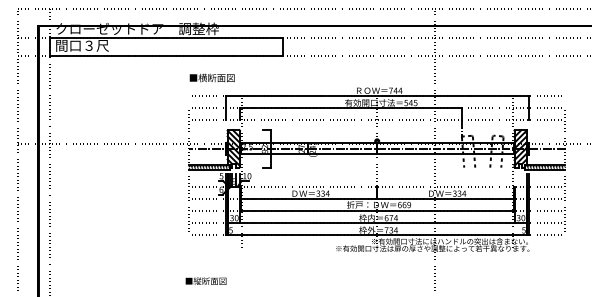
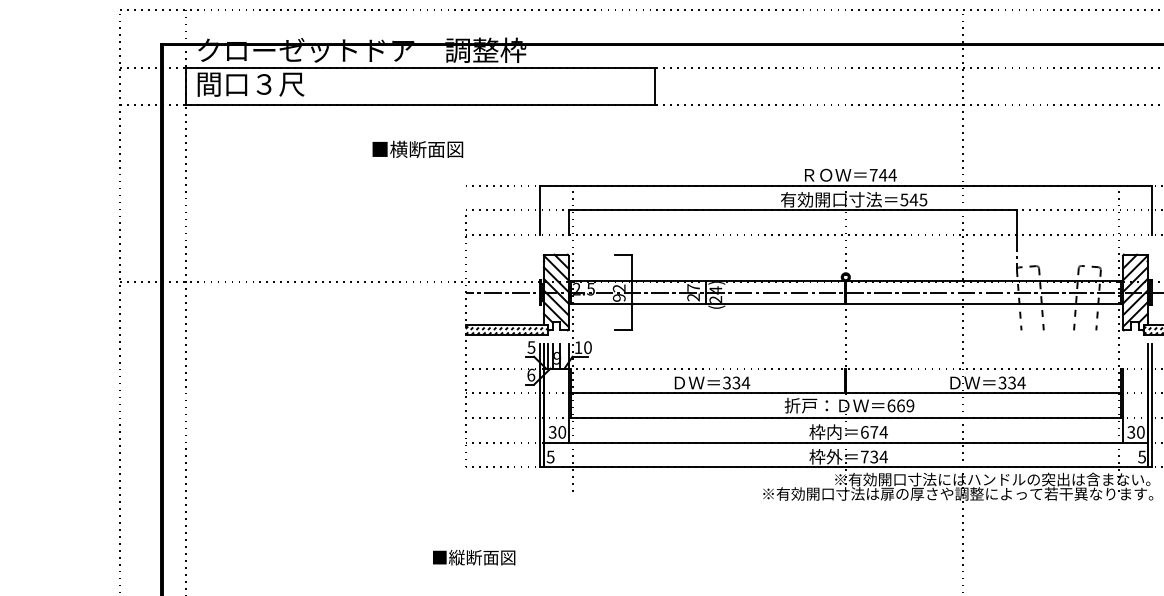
text: (211, 77) -> (416, 148), moved
text: (205, 280) -> (472, 556), moved

